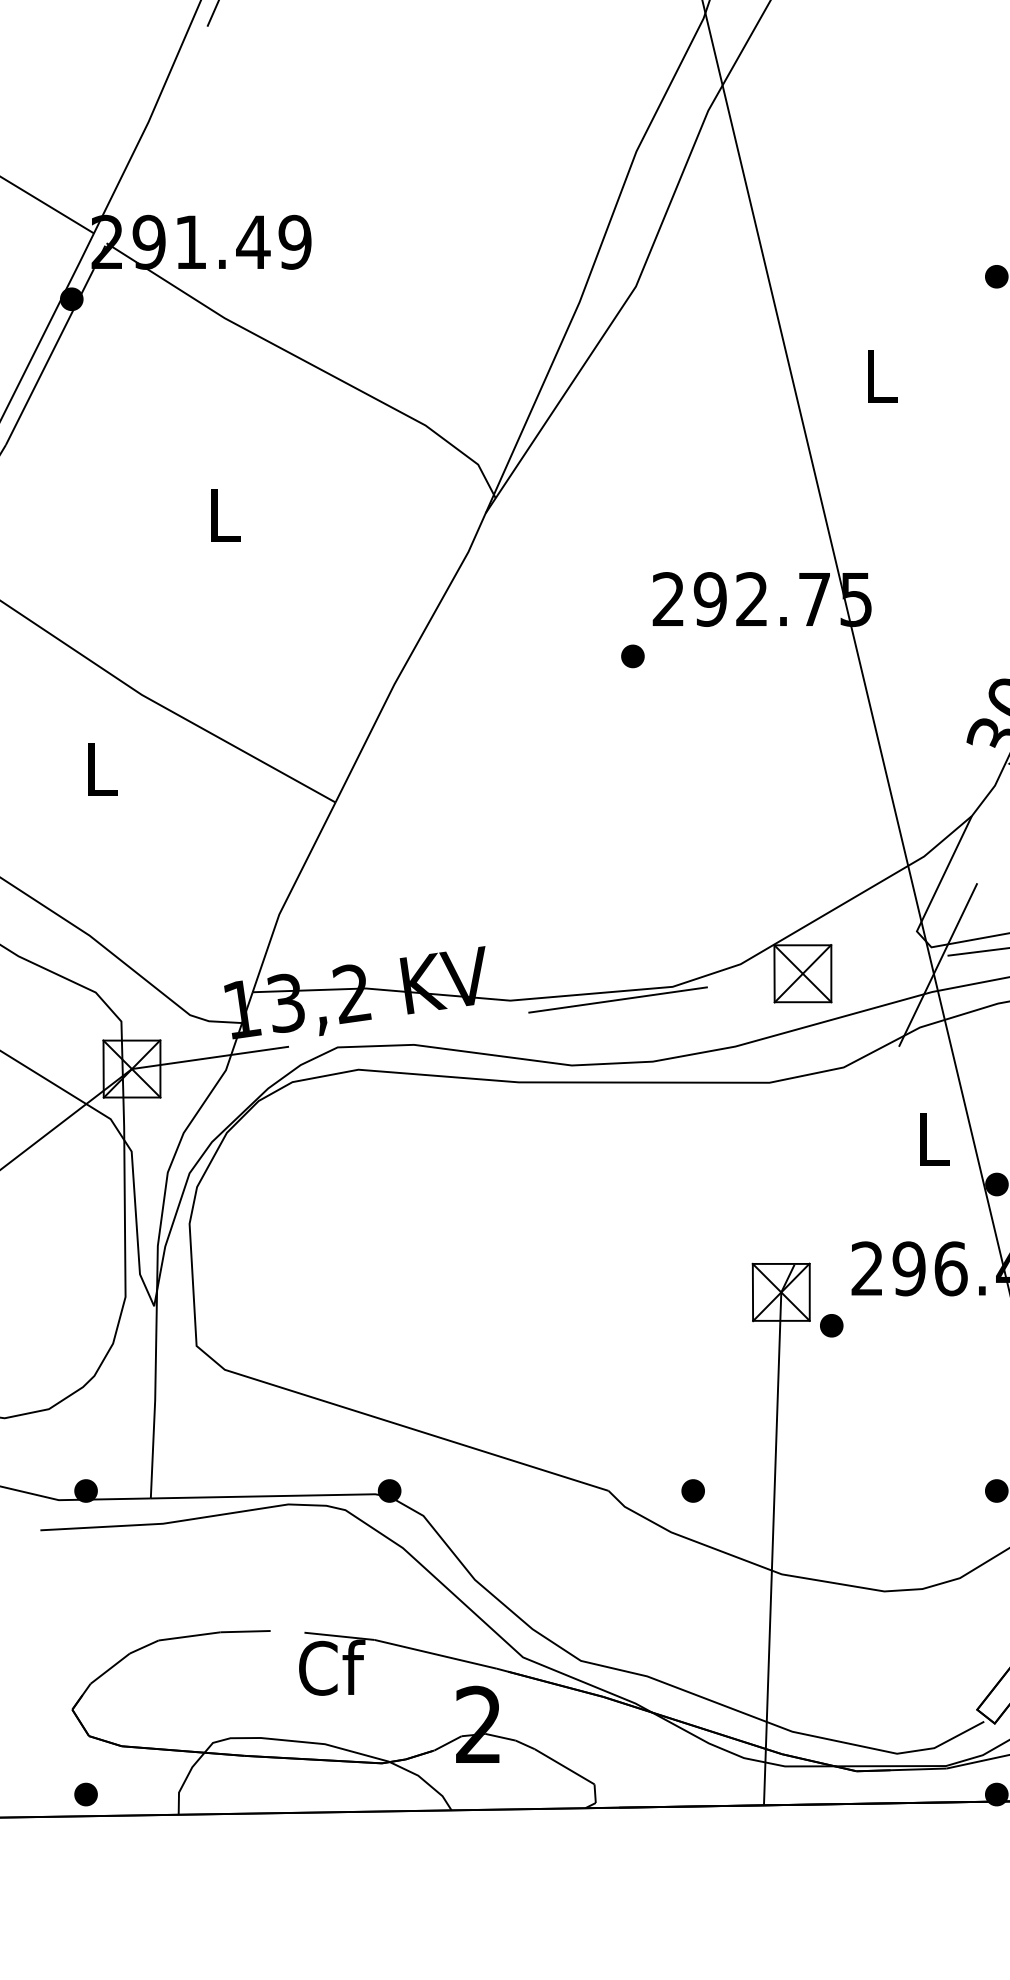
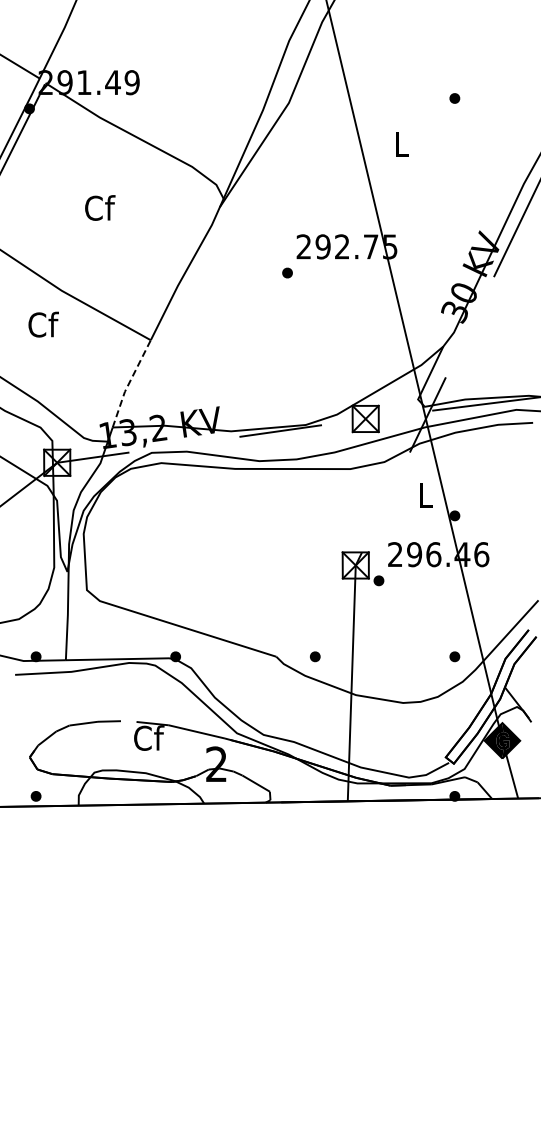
text: (226, 513) -> (100, 207), L -> Cf
text: (102, 768) -> (43, 324), L -> Cf
line: (289, 894) -> (129, 382), solid -> dashed

